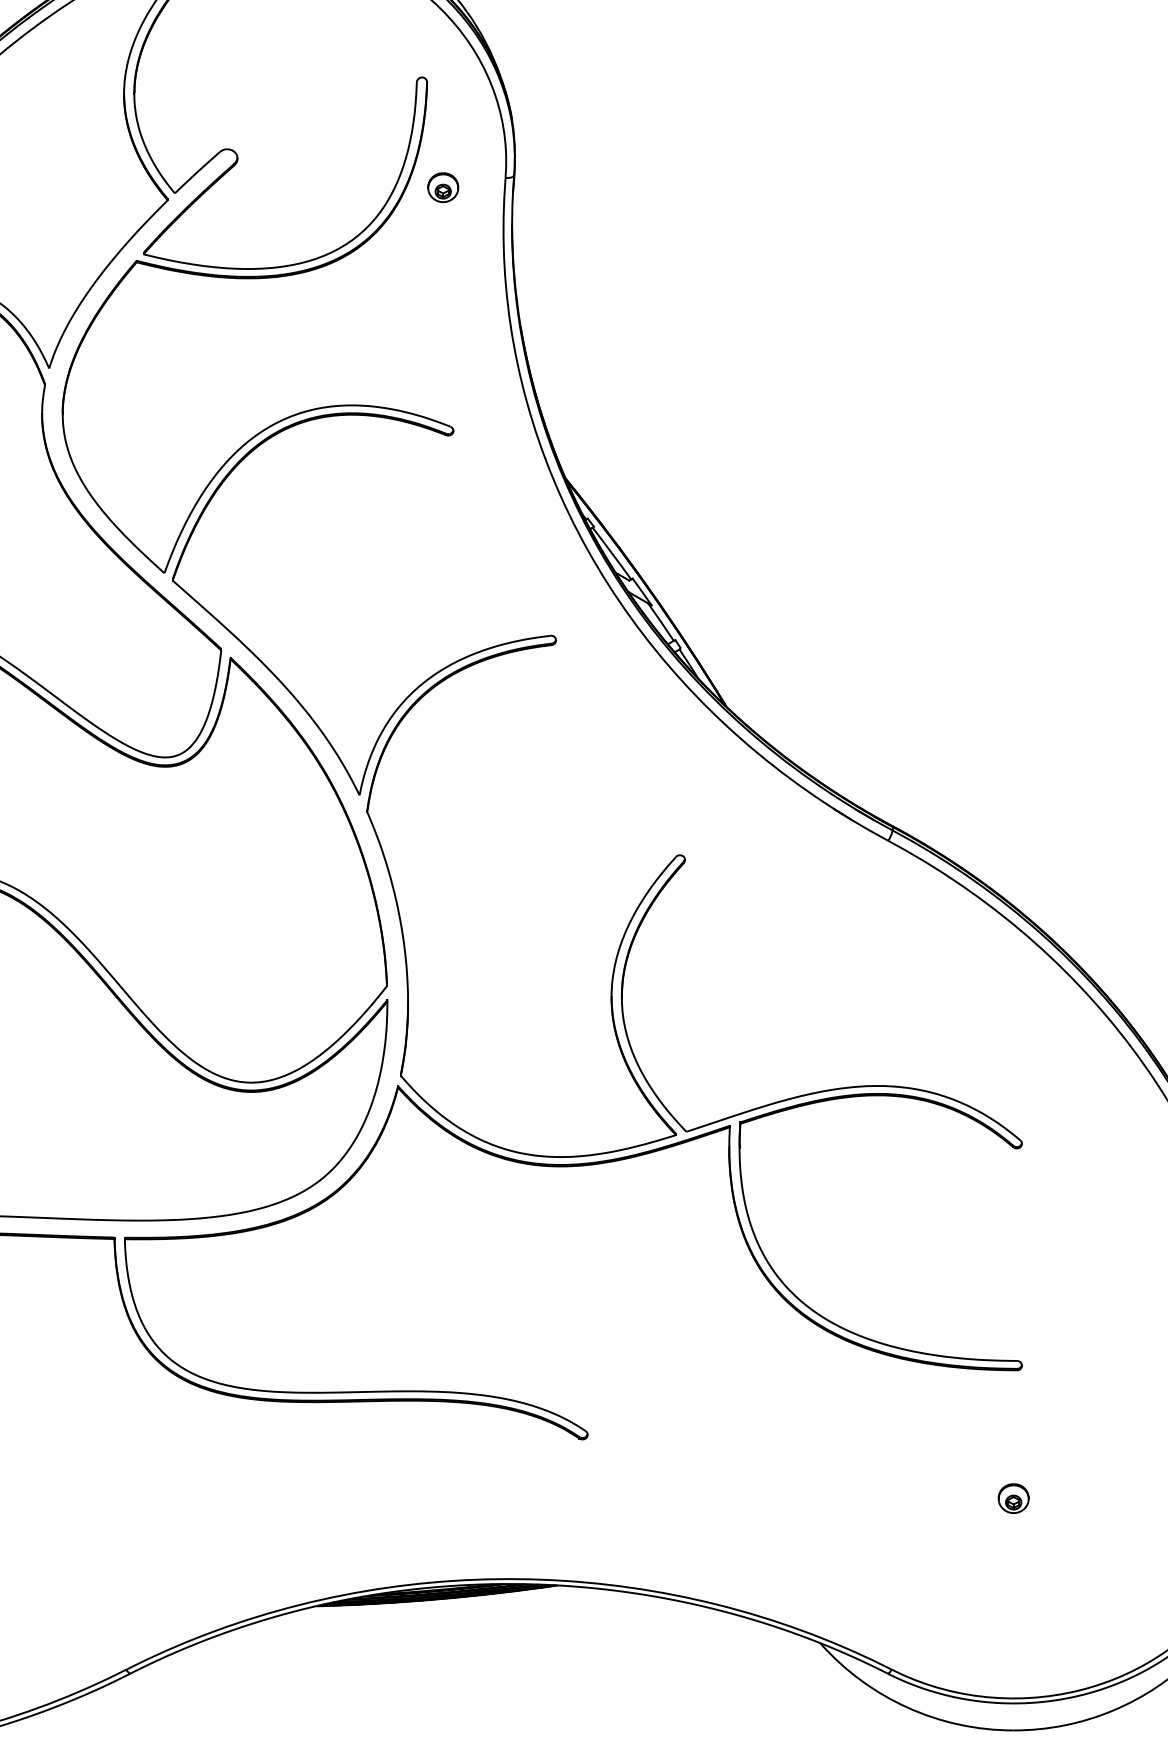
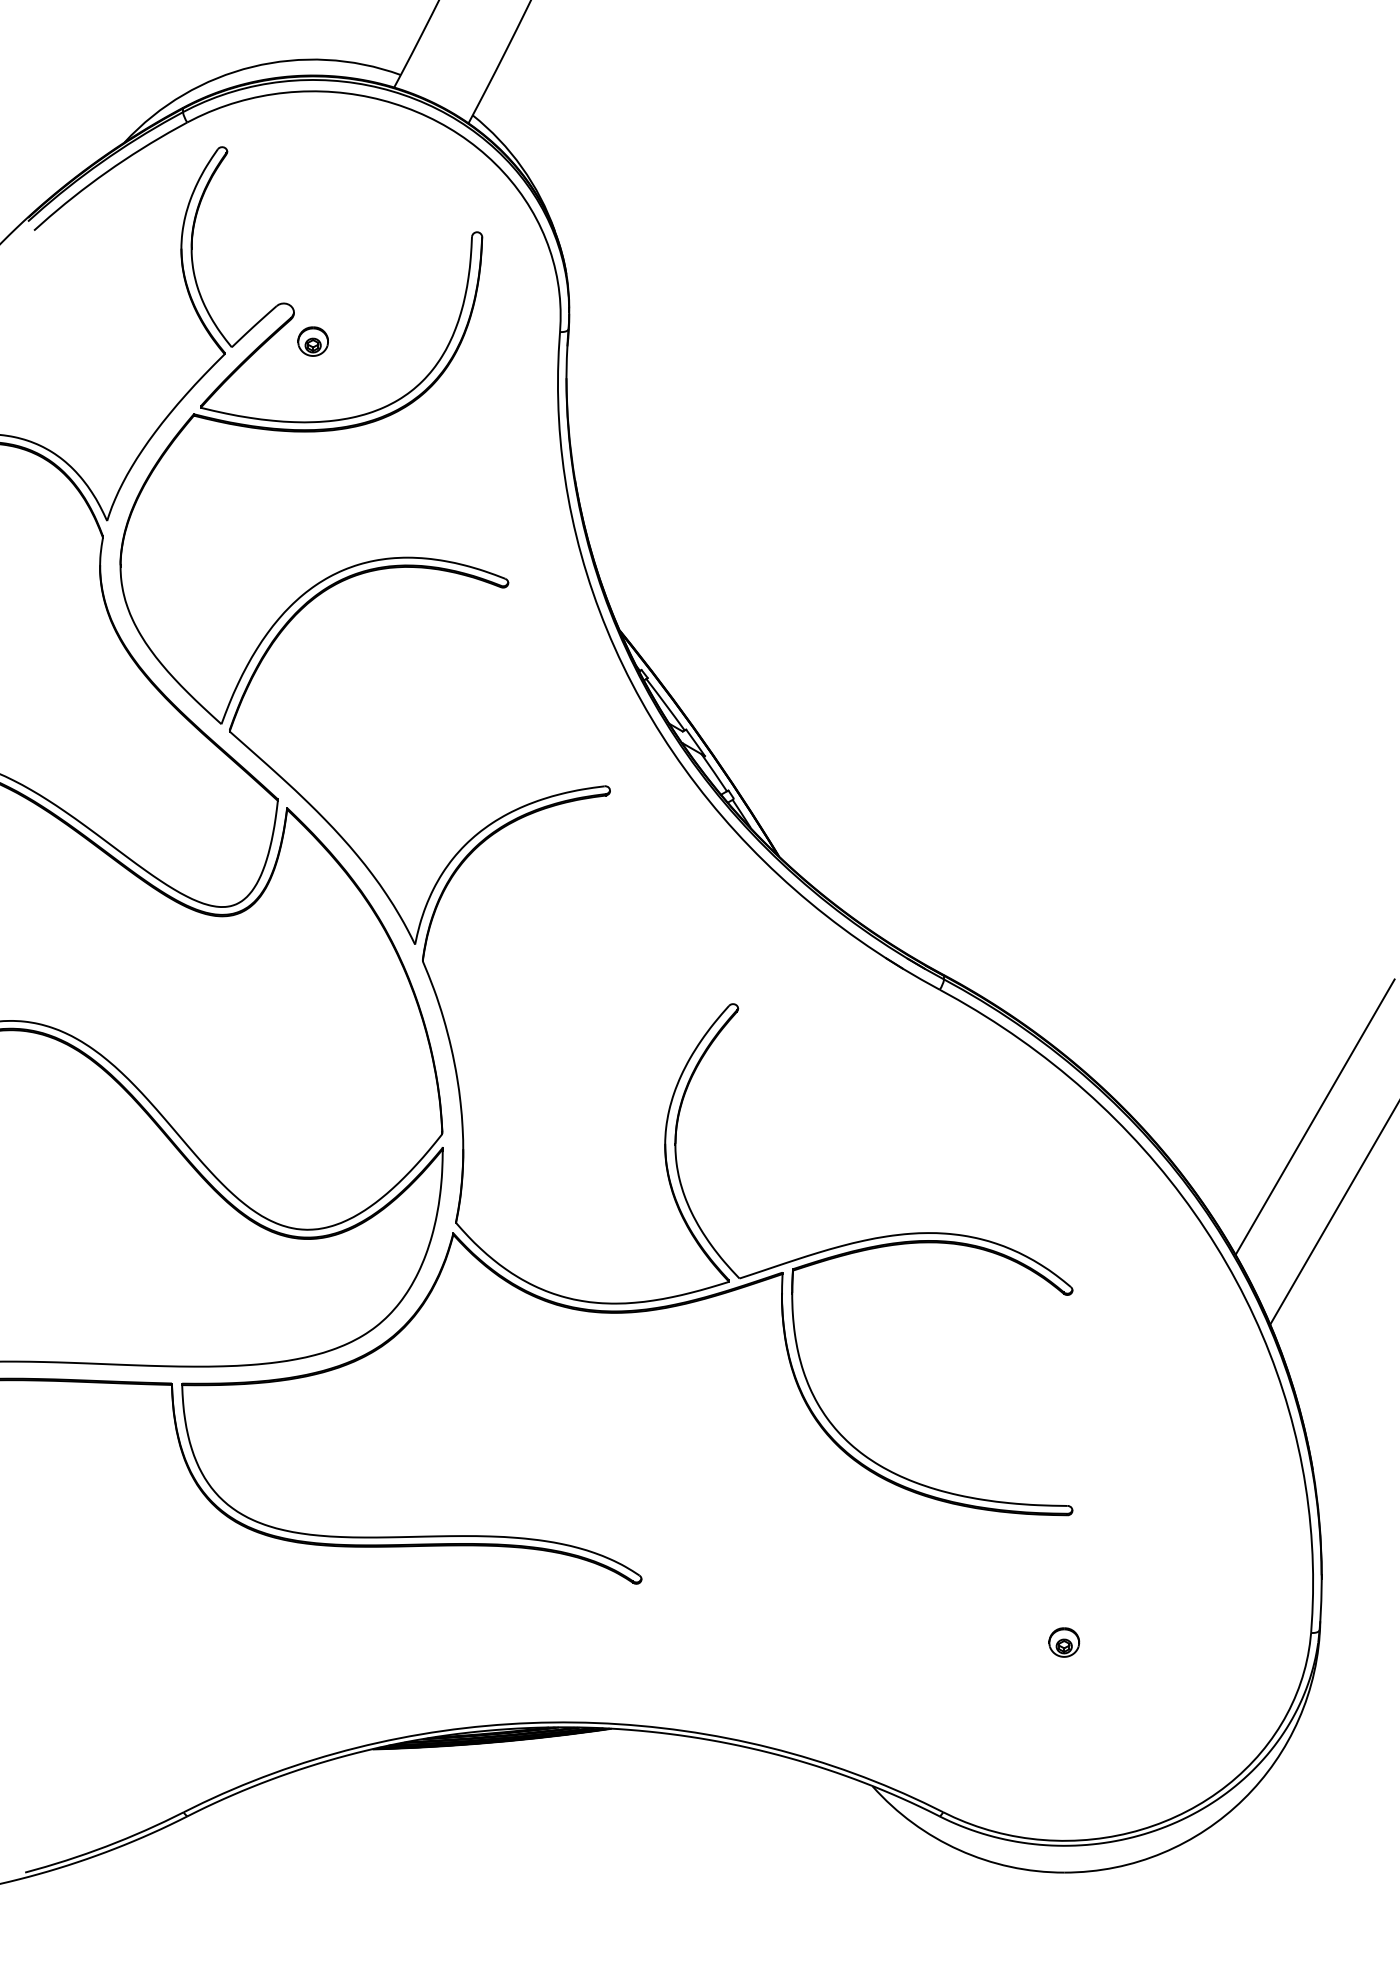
part: (442, 187) -> (312, 341), moved

